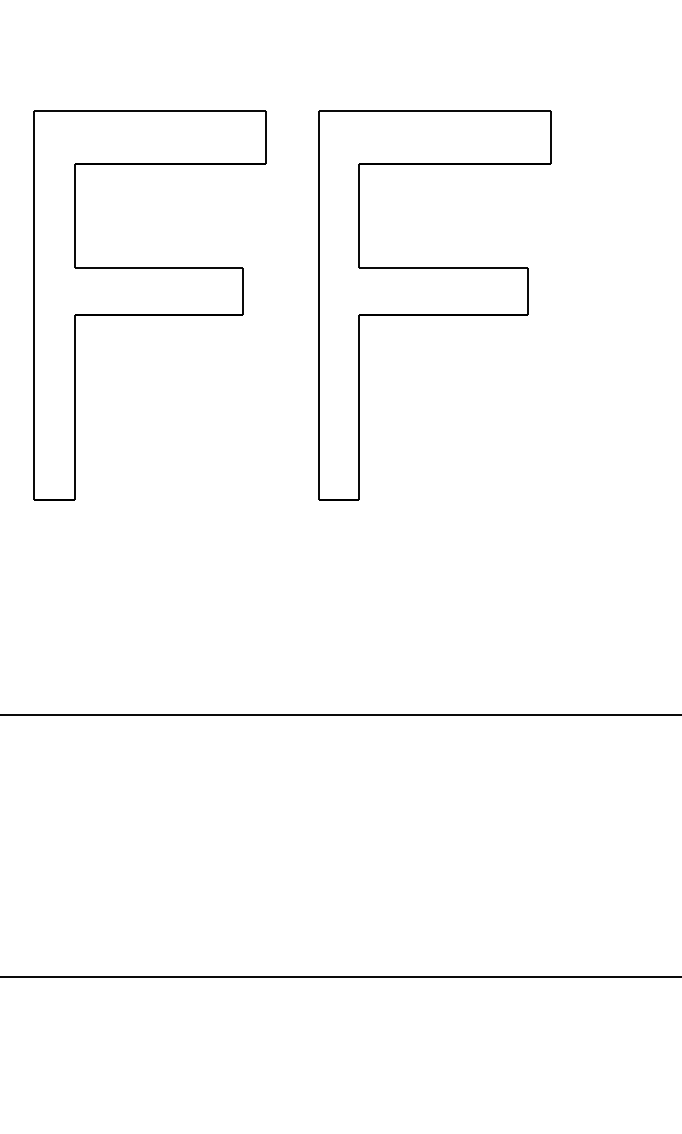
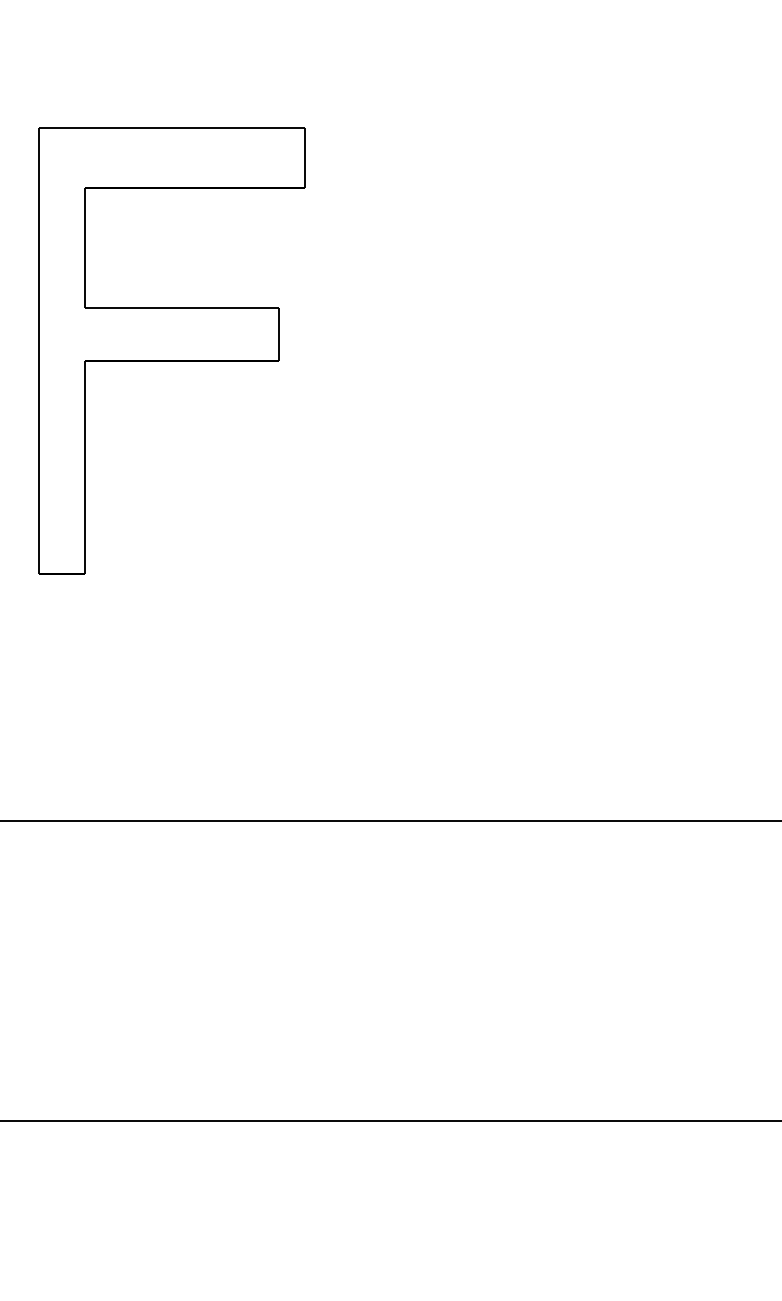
part: (434, 305) -> (498, 350), removed

